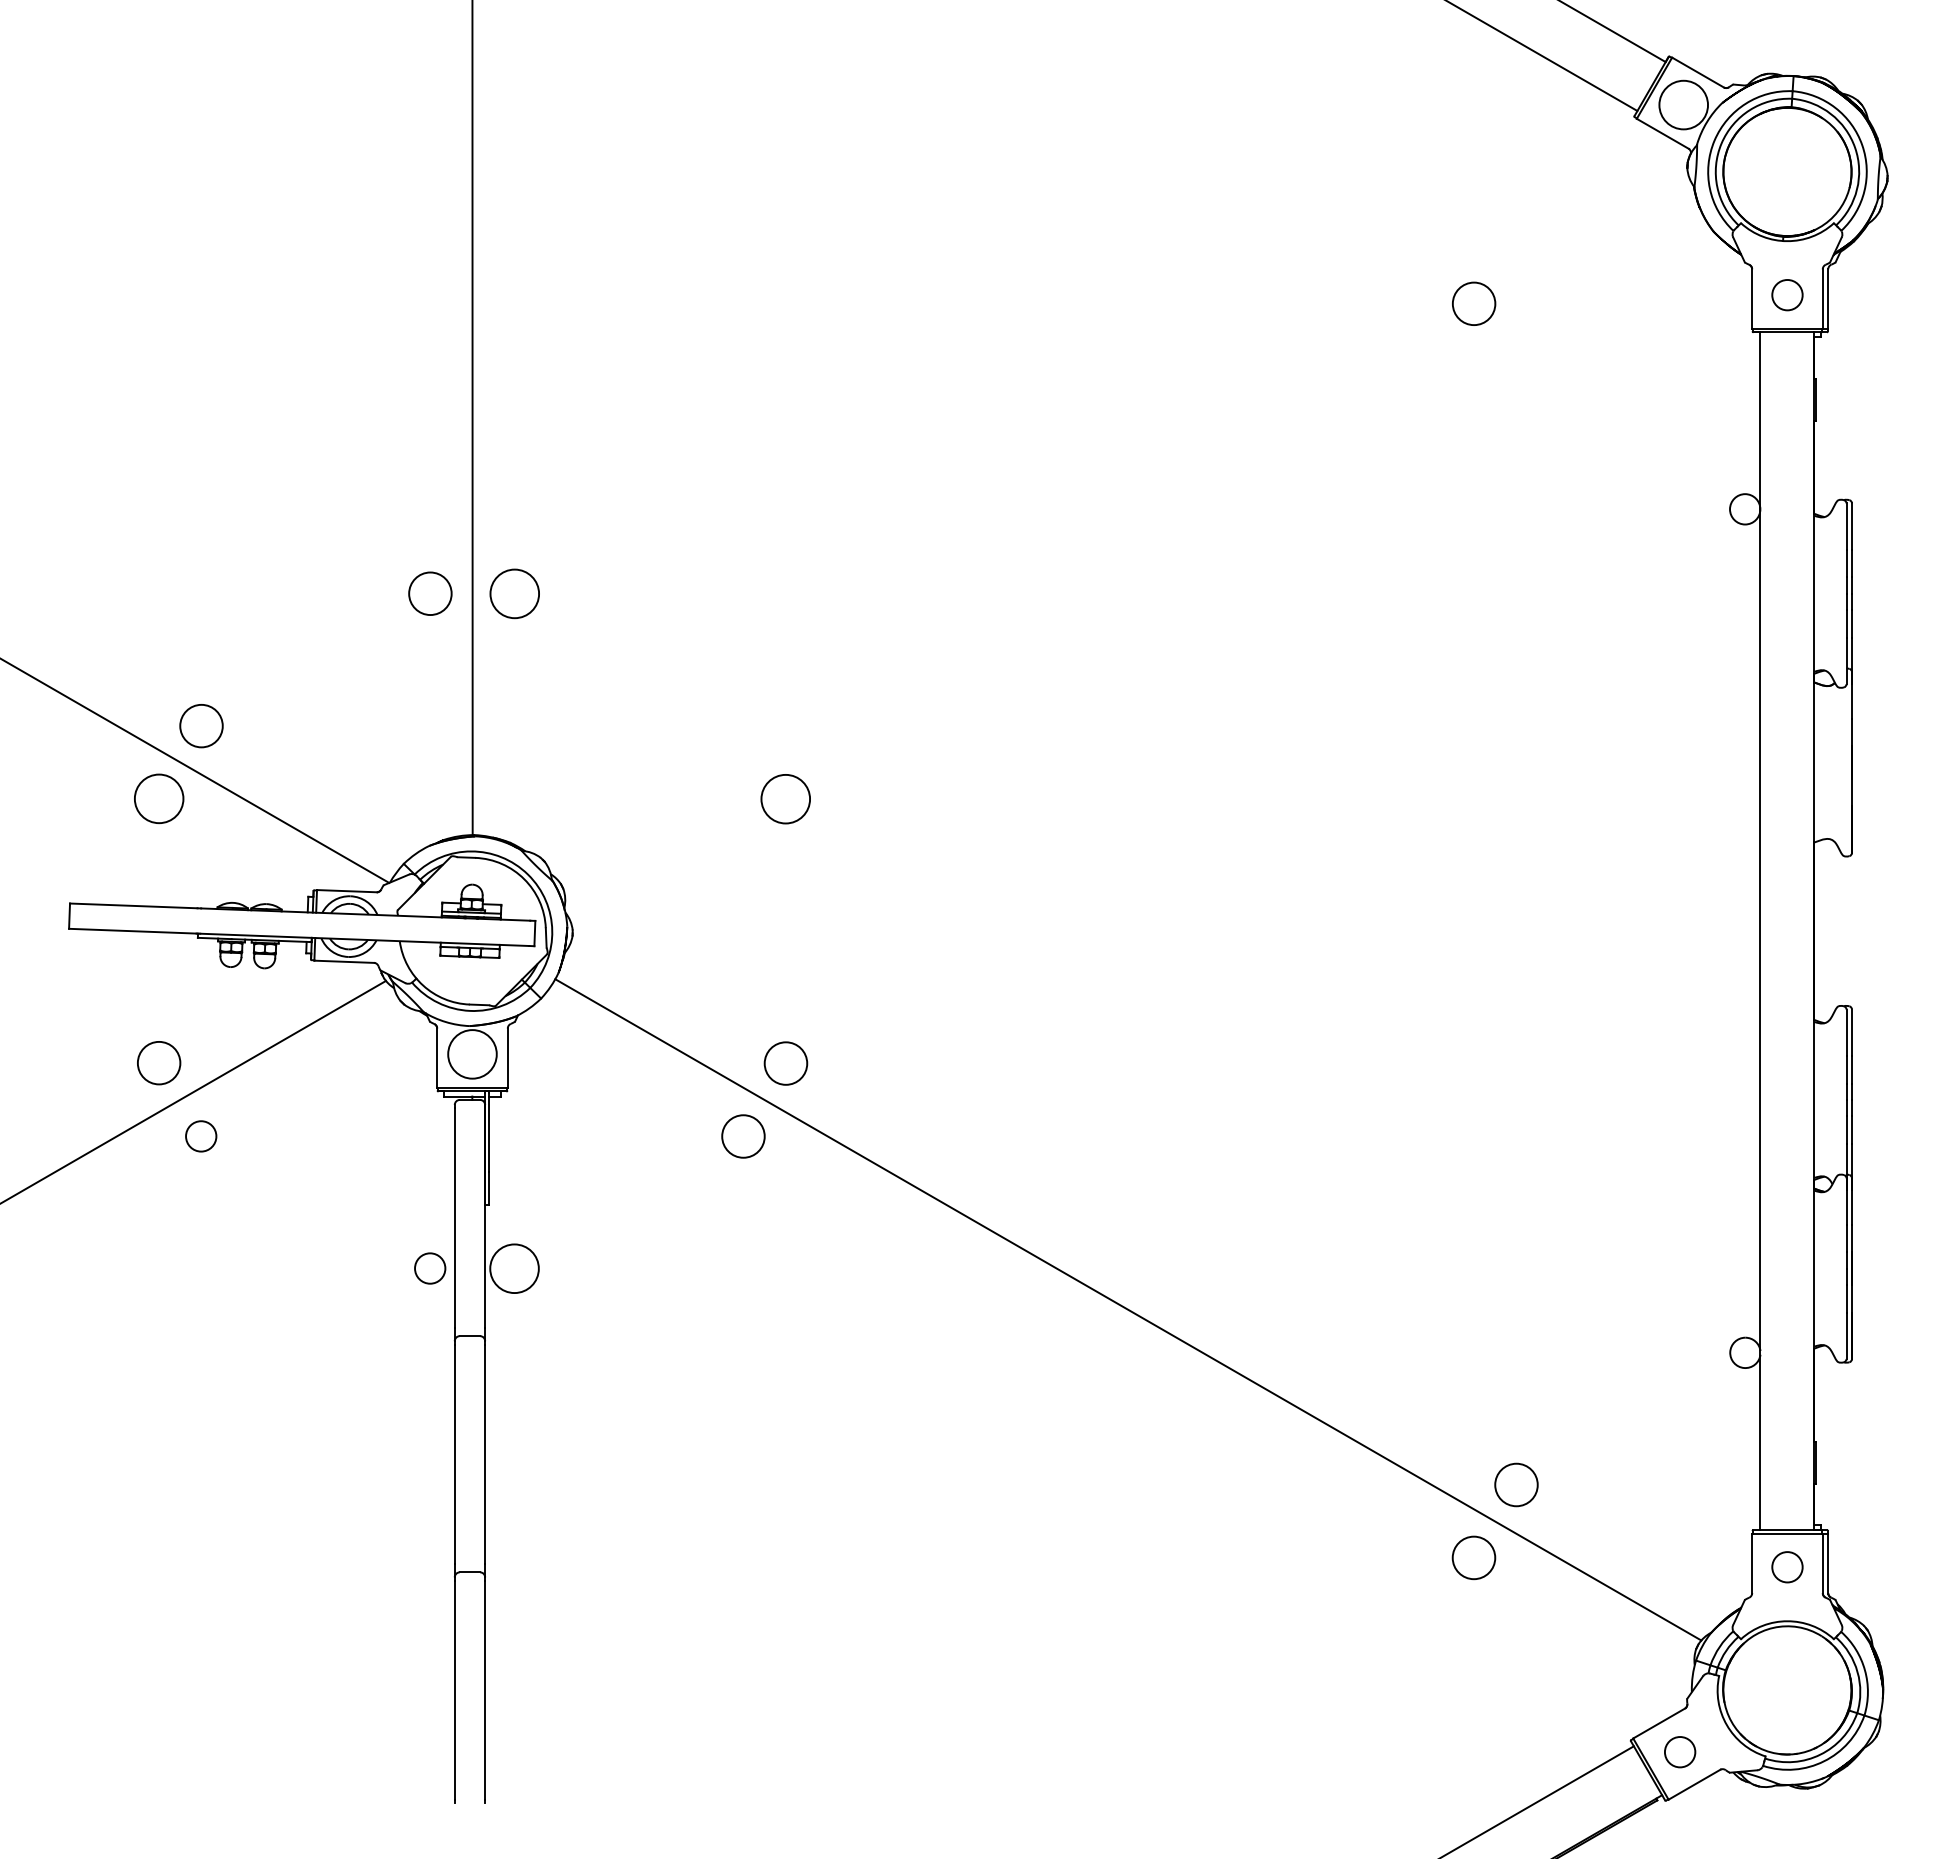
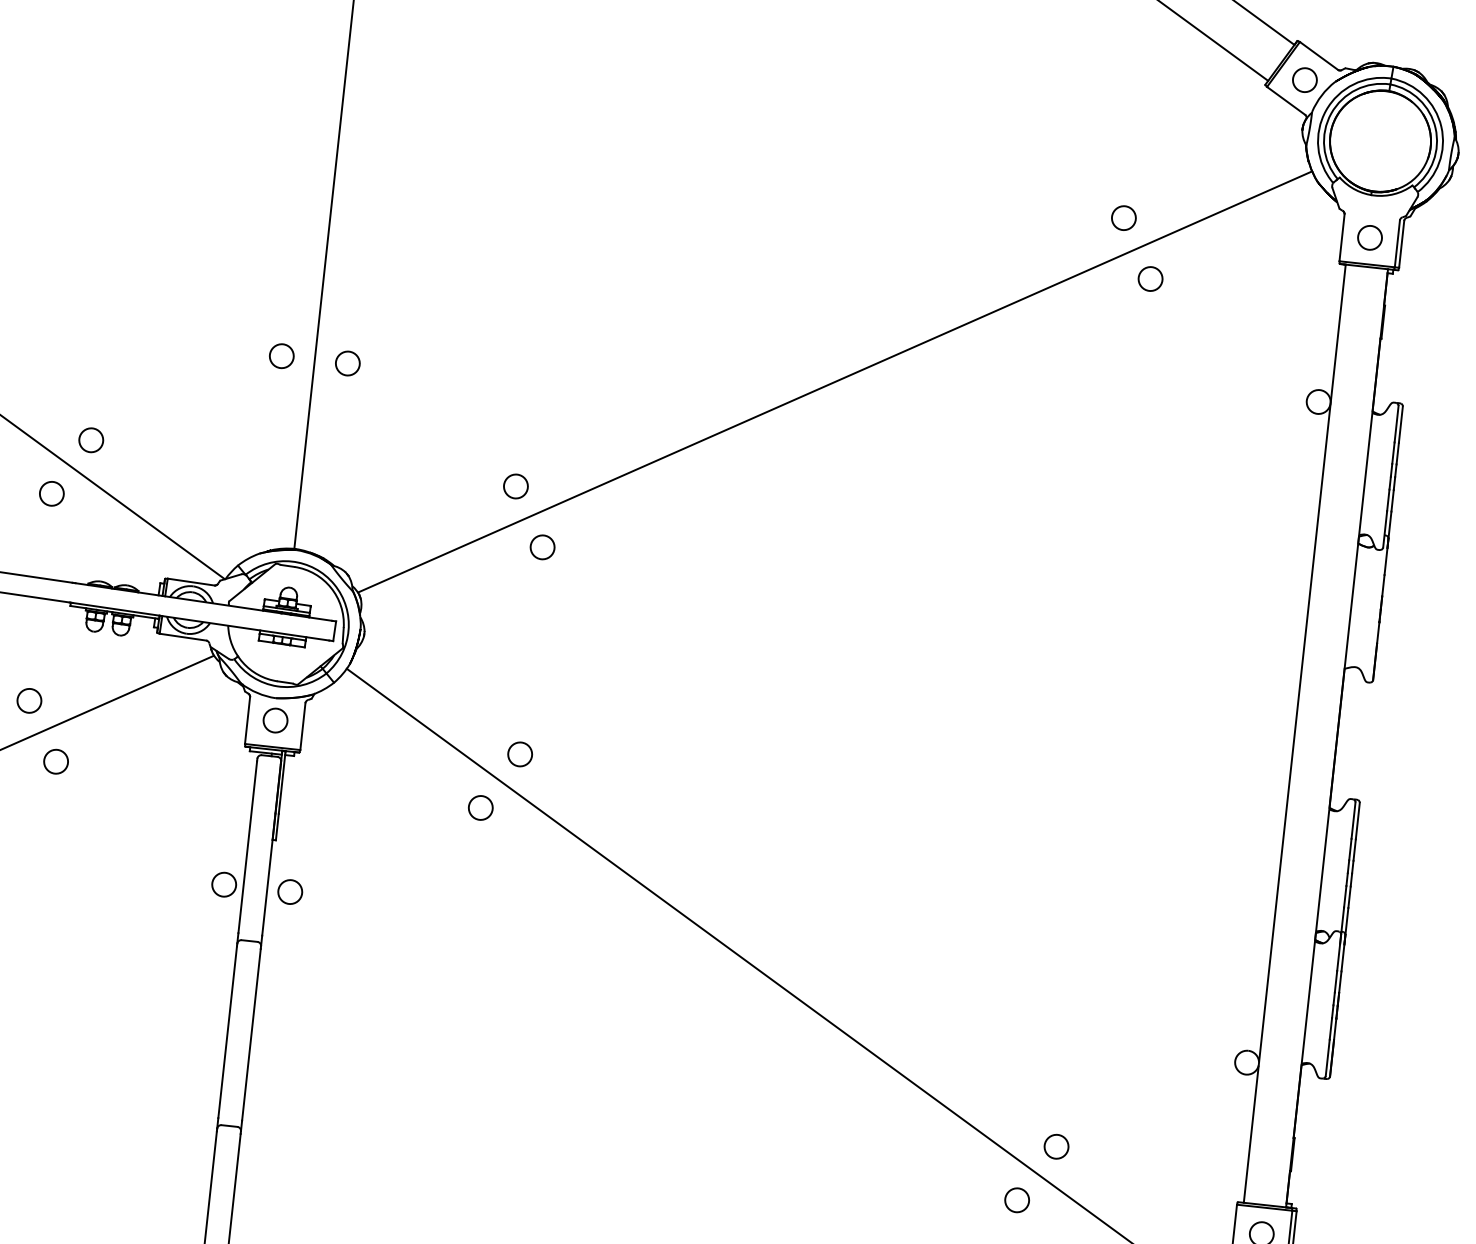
circle: (1683, 104) -> (1304, 79), size x0.62
circle: (1474, 304) -> (1124, 218), size x0.71
circle: (1516, 377) -> (1150, 279), added
line: (1131, 550) -> (834, 382), added
circle: (430, 593) -> (281, 356), size x0.71
circle: (514, 593) -> (347, 363), size x0.62
circle: (201, 725) -> (91, 439), size x0.71
circle: (743, 726) -> (515, 486), added
circle: (158, 798) -> (51, 493), size x0.62
circle: (785, 799) -> (542, 547), size x0.62
circle: (472, 1054) -> (275, 720), size x0.62
circle: (159, 1063) -> (29, 701), size x0.71
circle: (785, 1063) -> (519, 754), size x0.71
circle: (743, 1136) -> (480, 807), size x0.71
circle: (514, 1268) -> (290, 891), size x0.62
circle: (1516, 1485) -> (1056, 1147), size x0.71
circle: (1474, 1558) -> (1017, 1200), size x0.71

